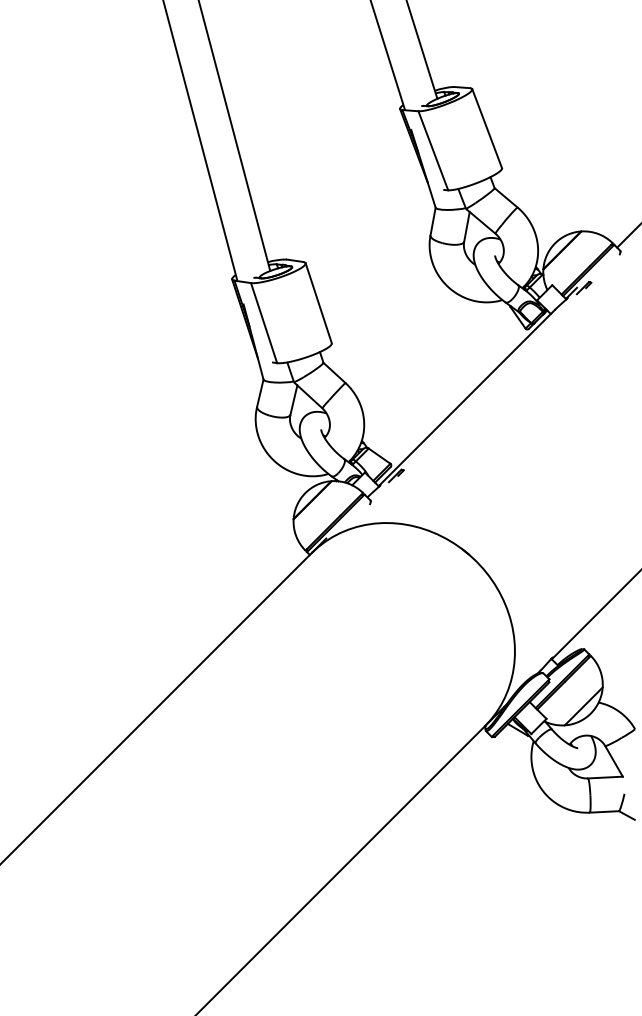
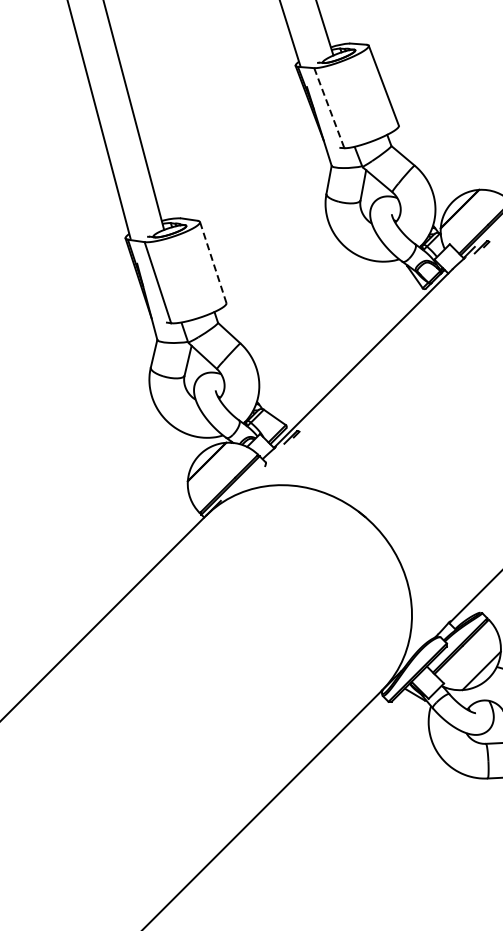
line: (433, 151) -> (329, 108), solid -> dashed
line: (318, 302) -> (213, 261), solid -> dashed

